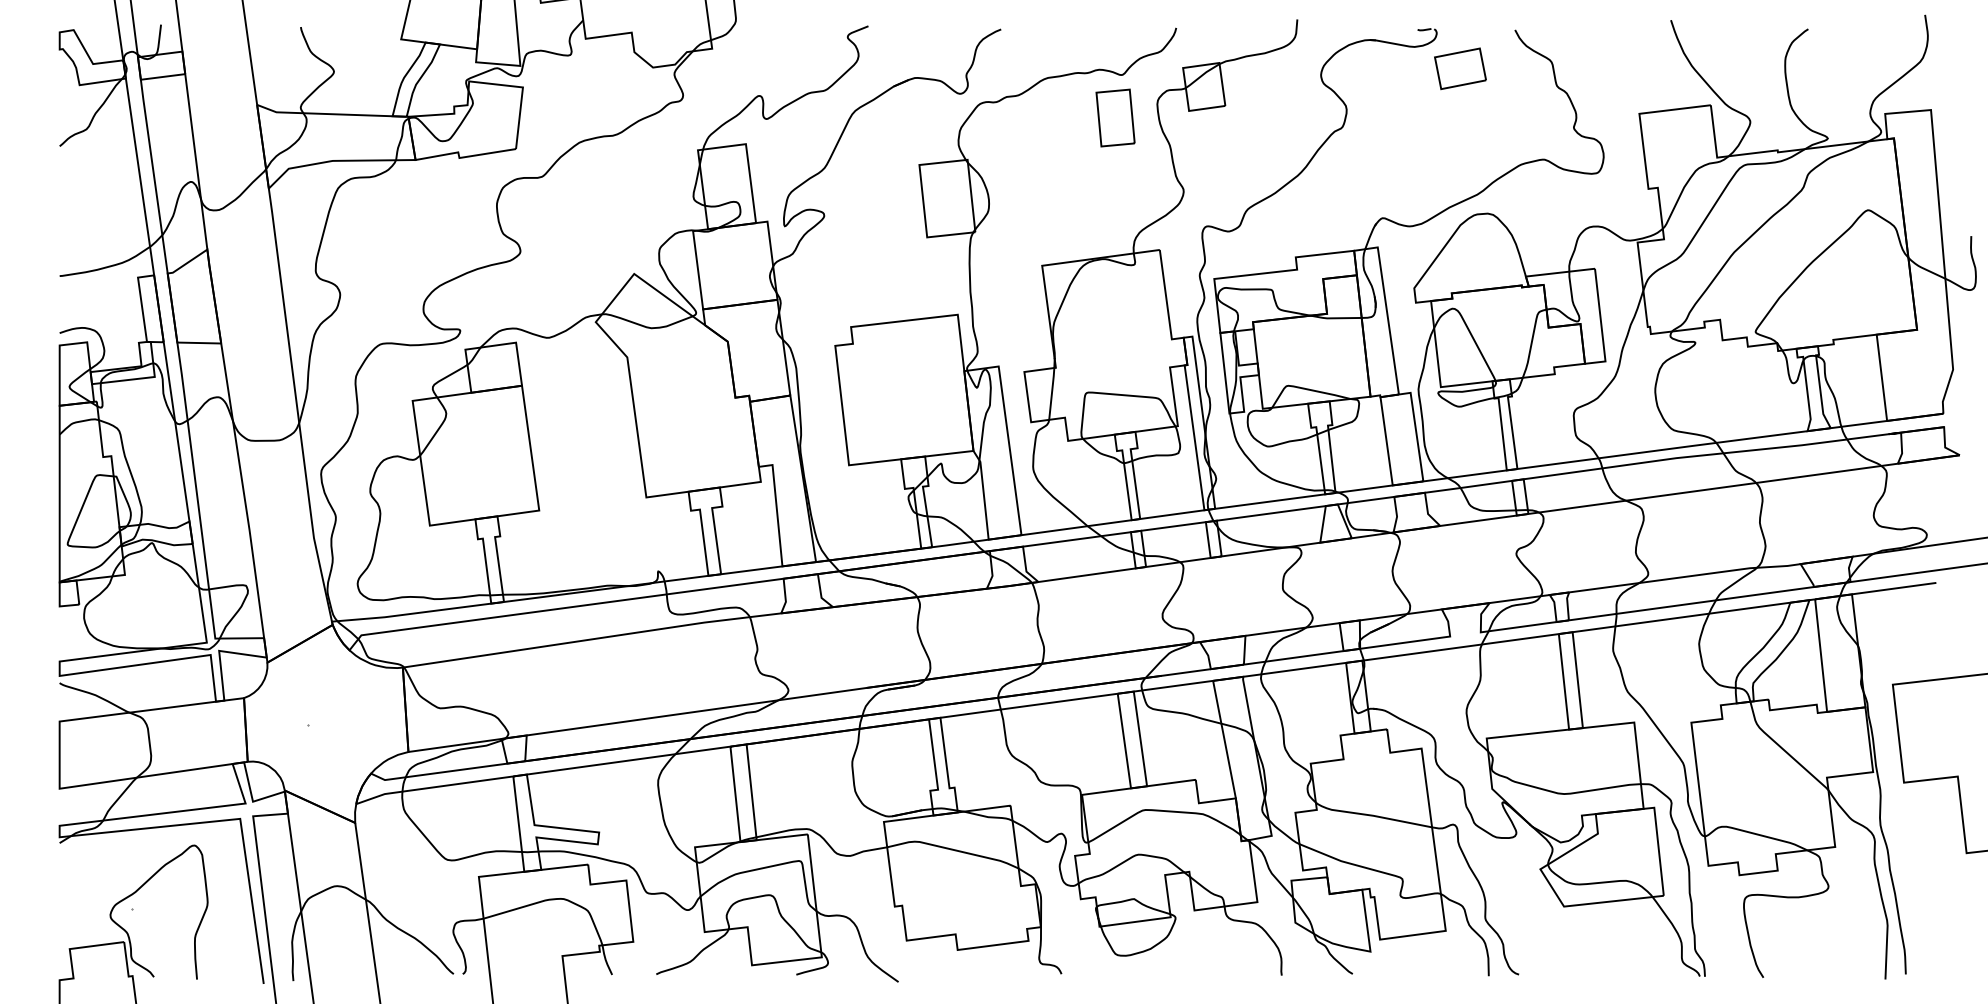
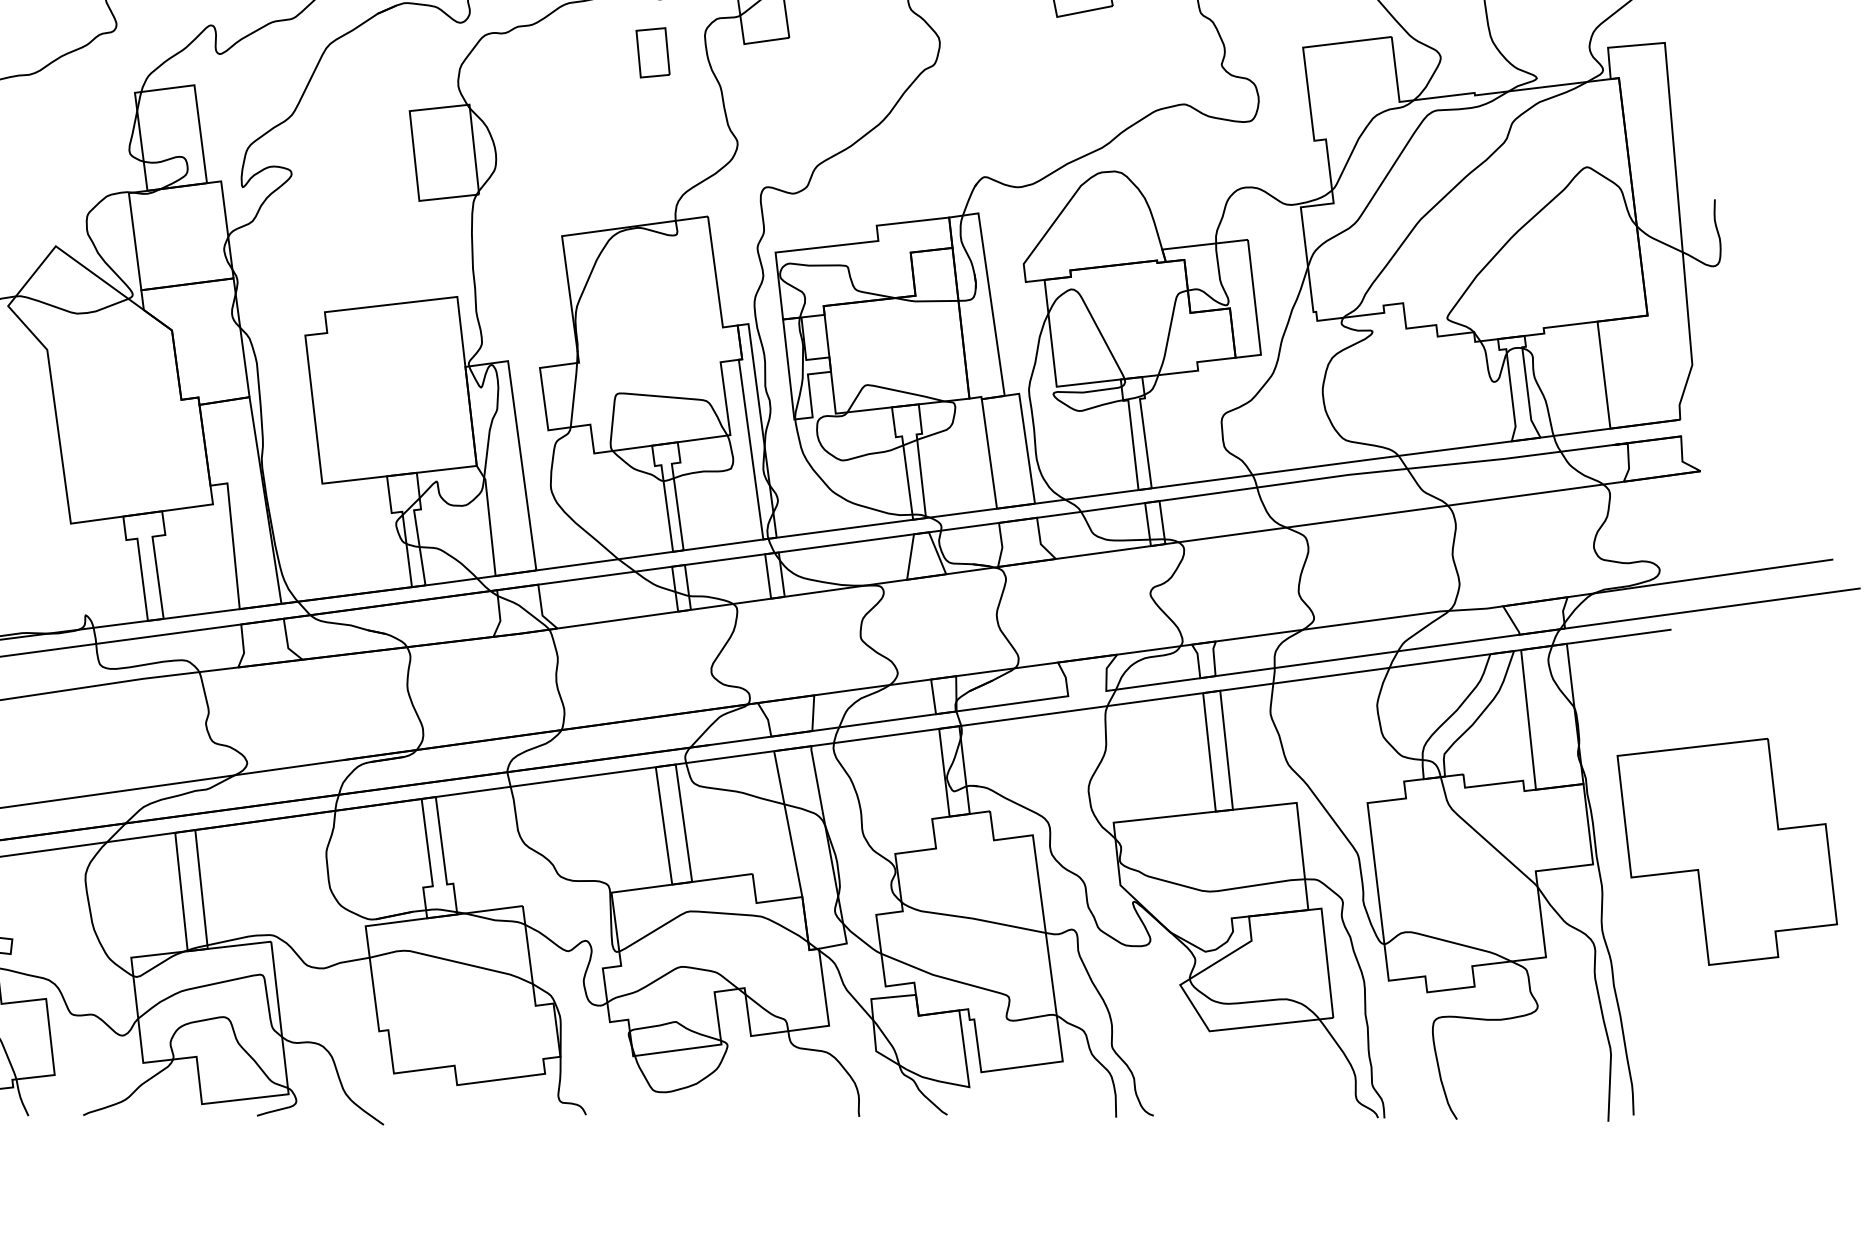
part: (1115, 117) -> (653, 52), size x0.7

